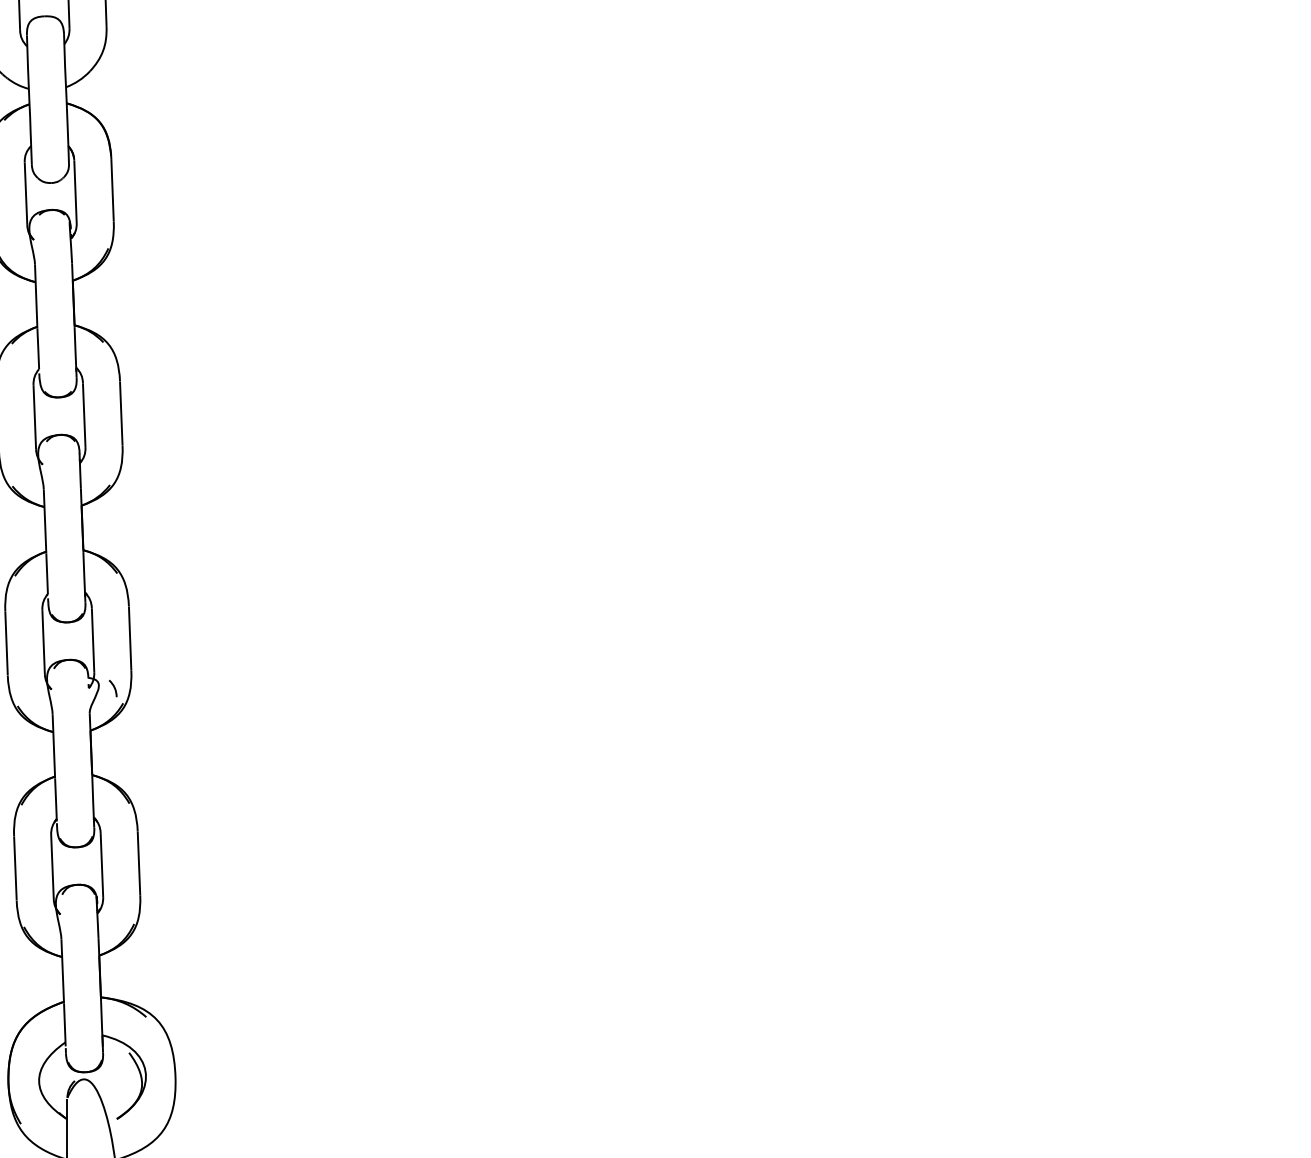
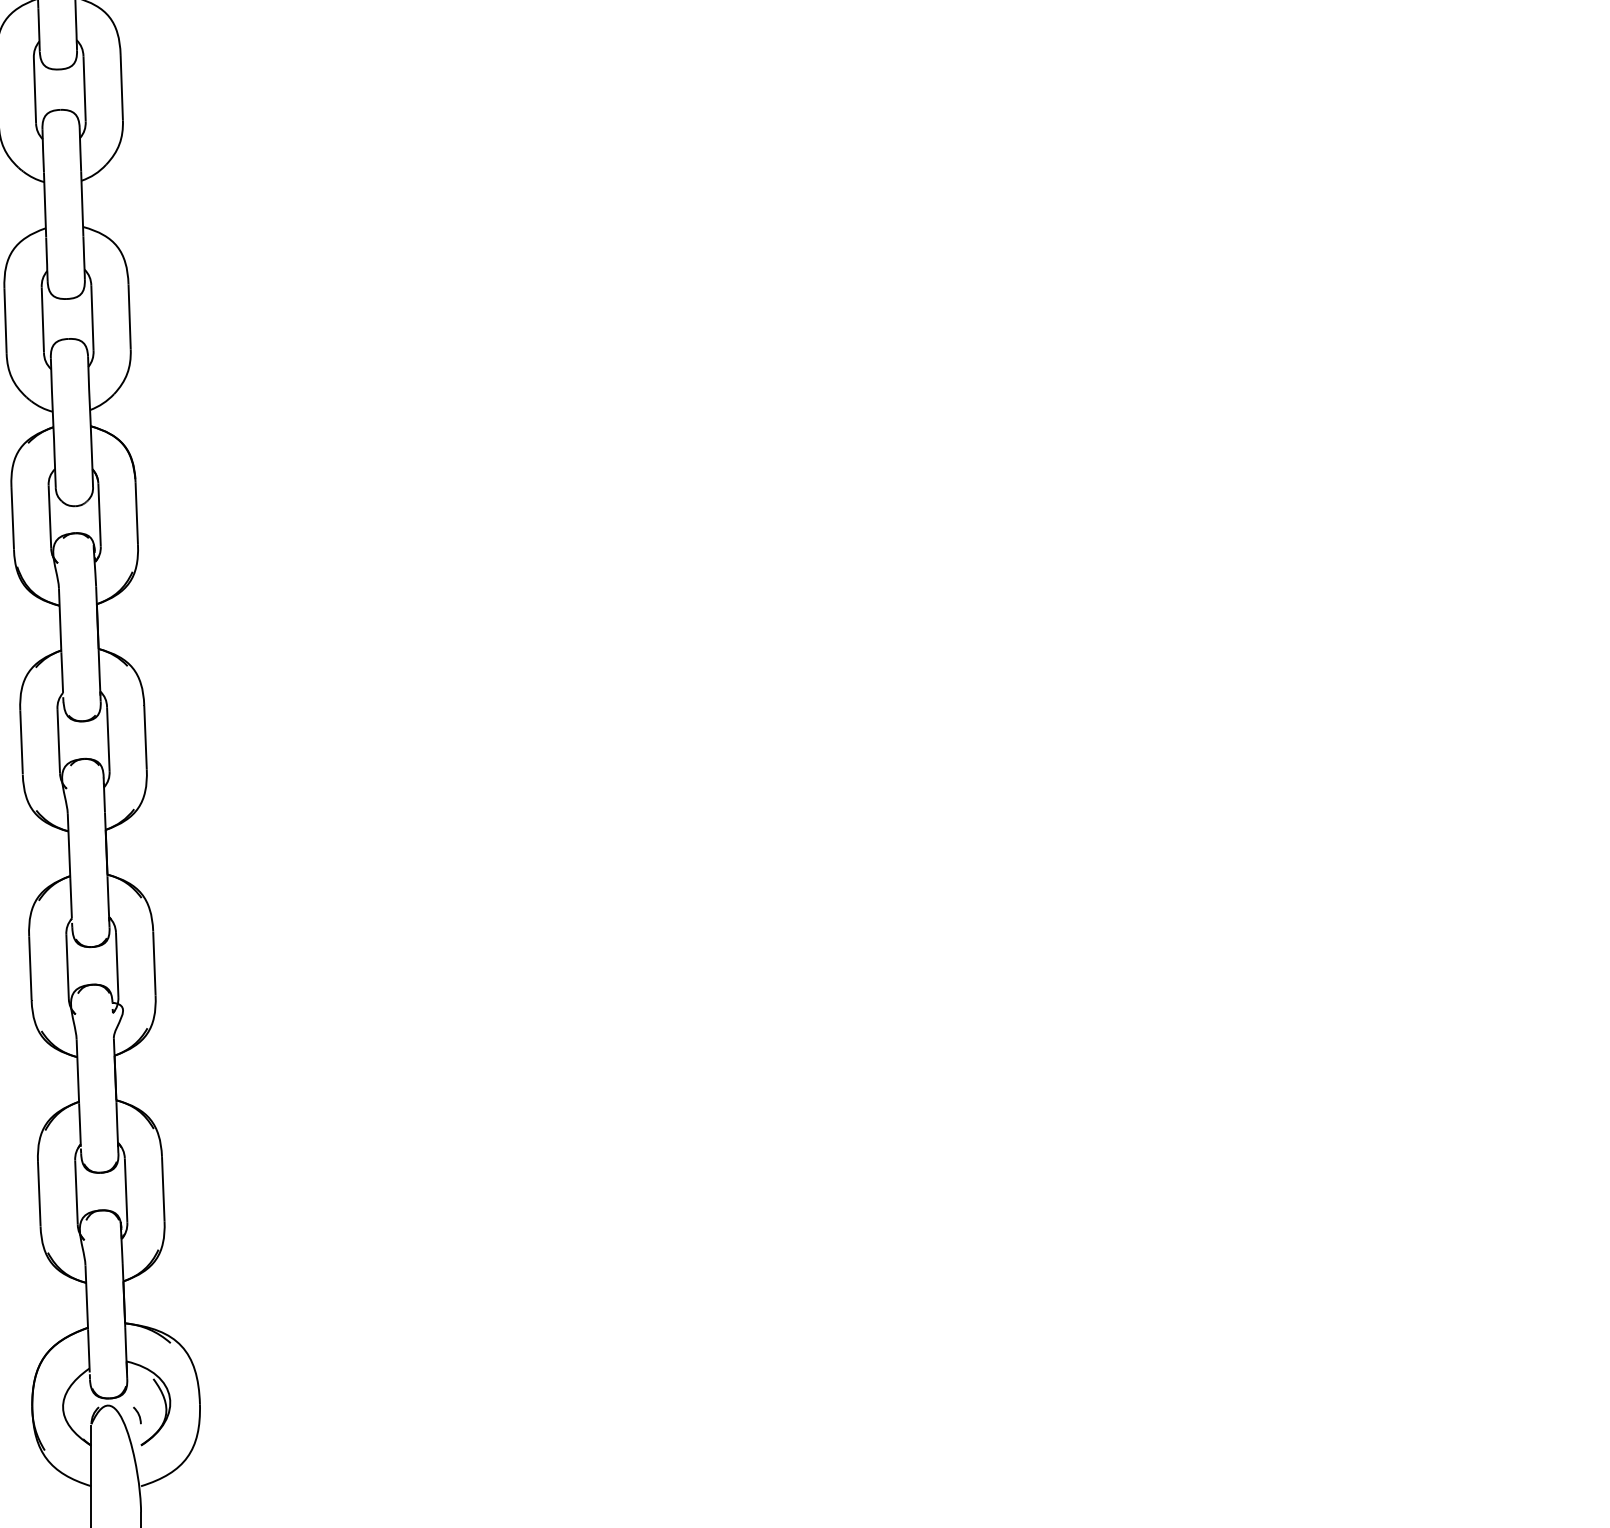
curve: (113, 687) -> (137, 1414), moved

